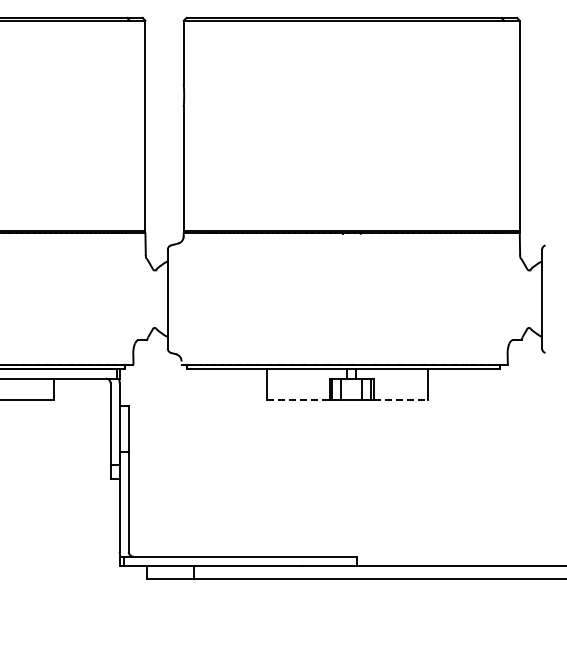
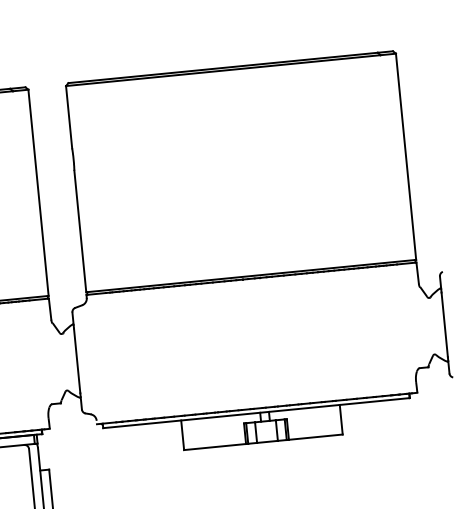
line: (298, 399) -> (215, 446), dashed -> solid
line: (401, 399) -> (316, 437), dashed -> solid

